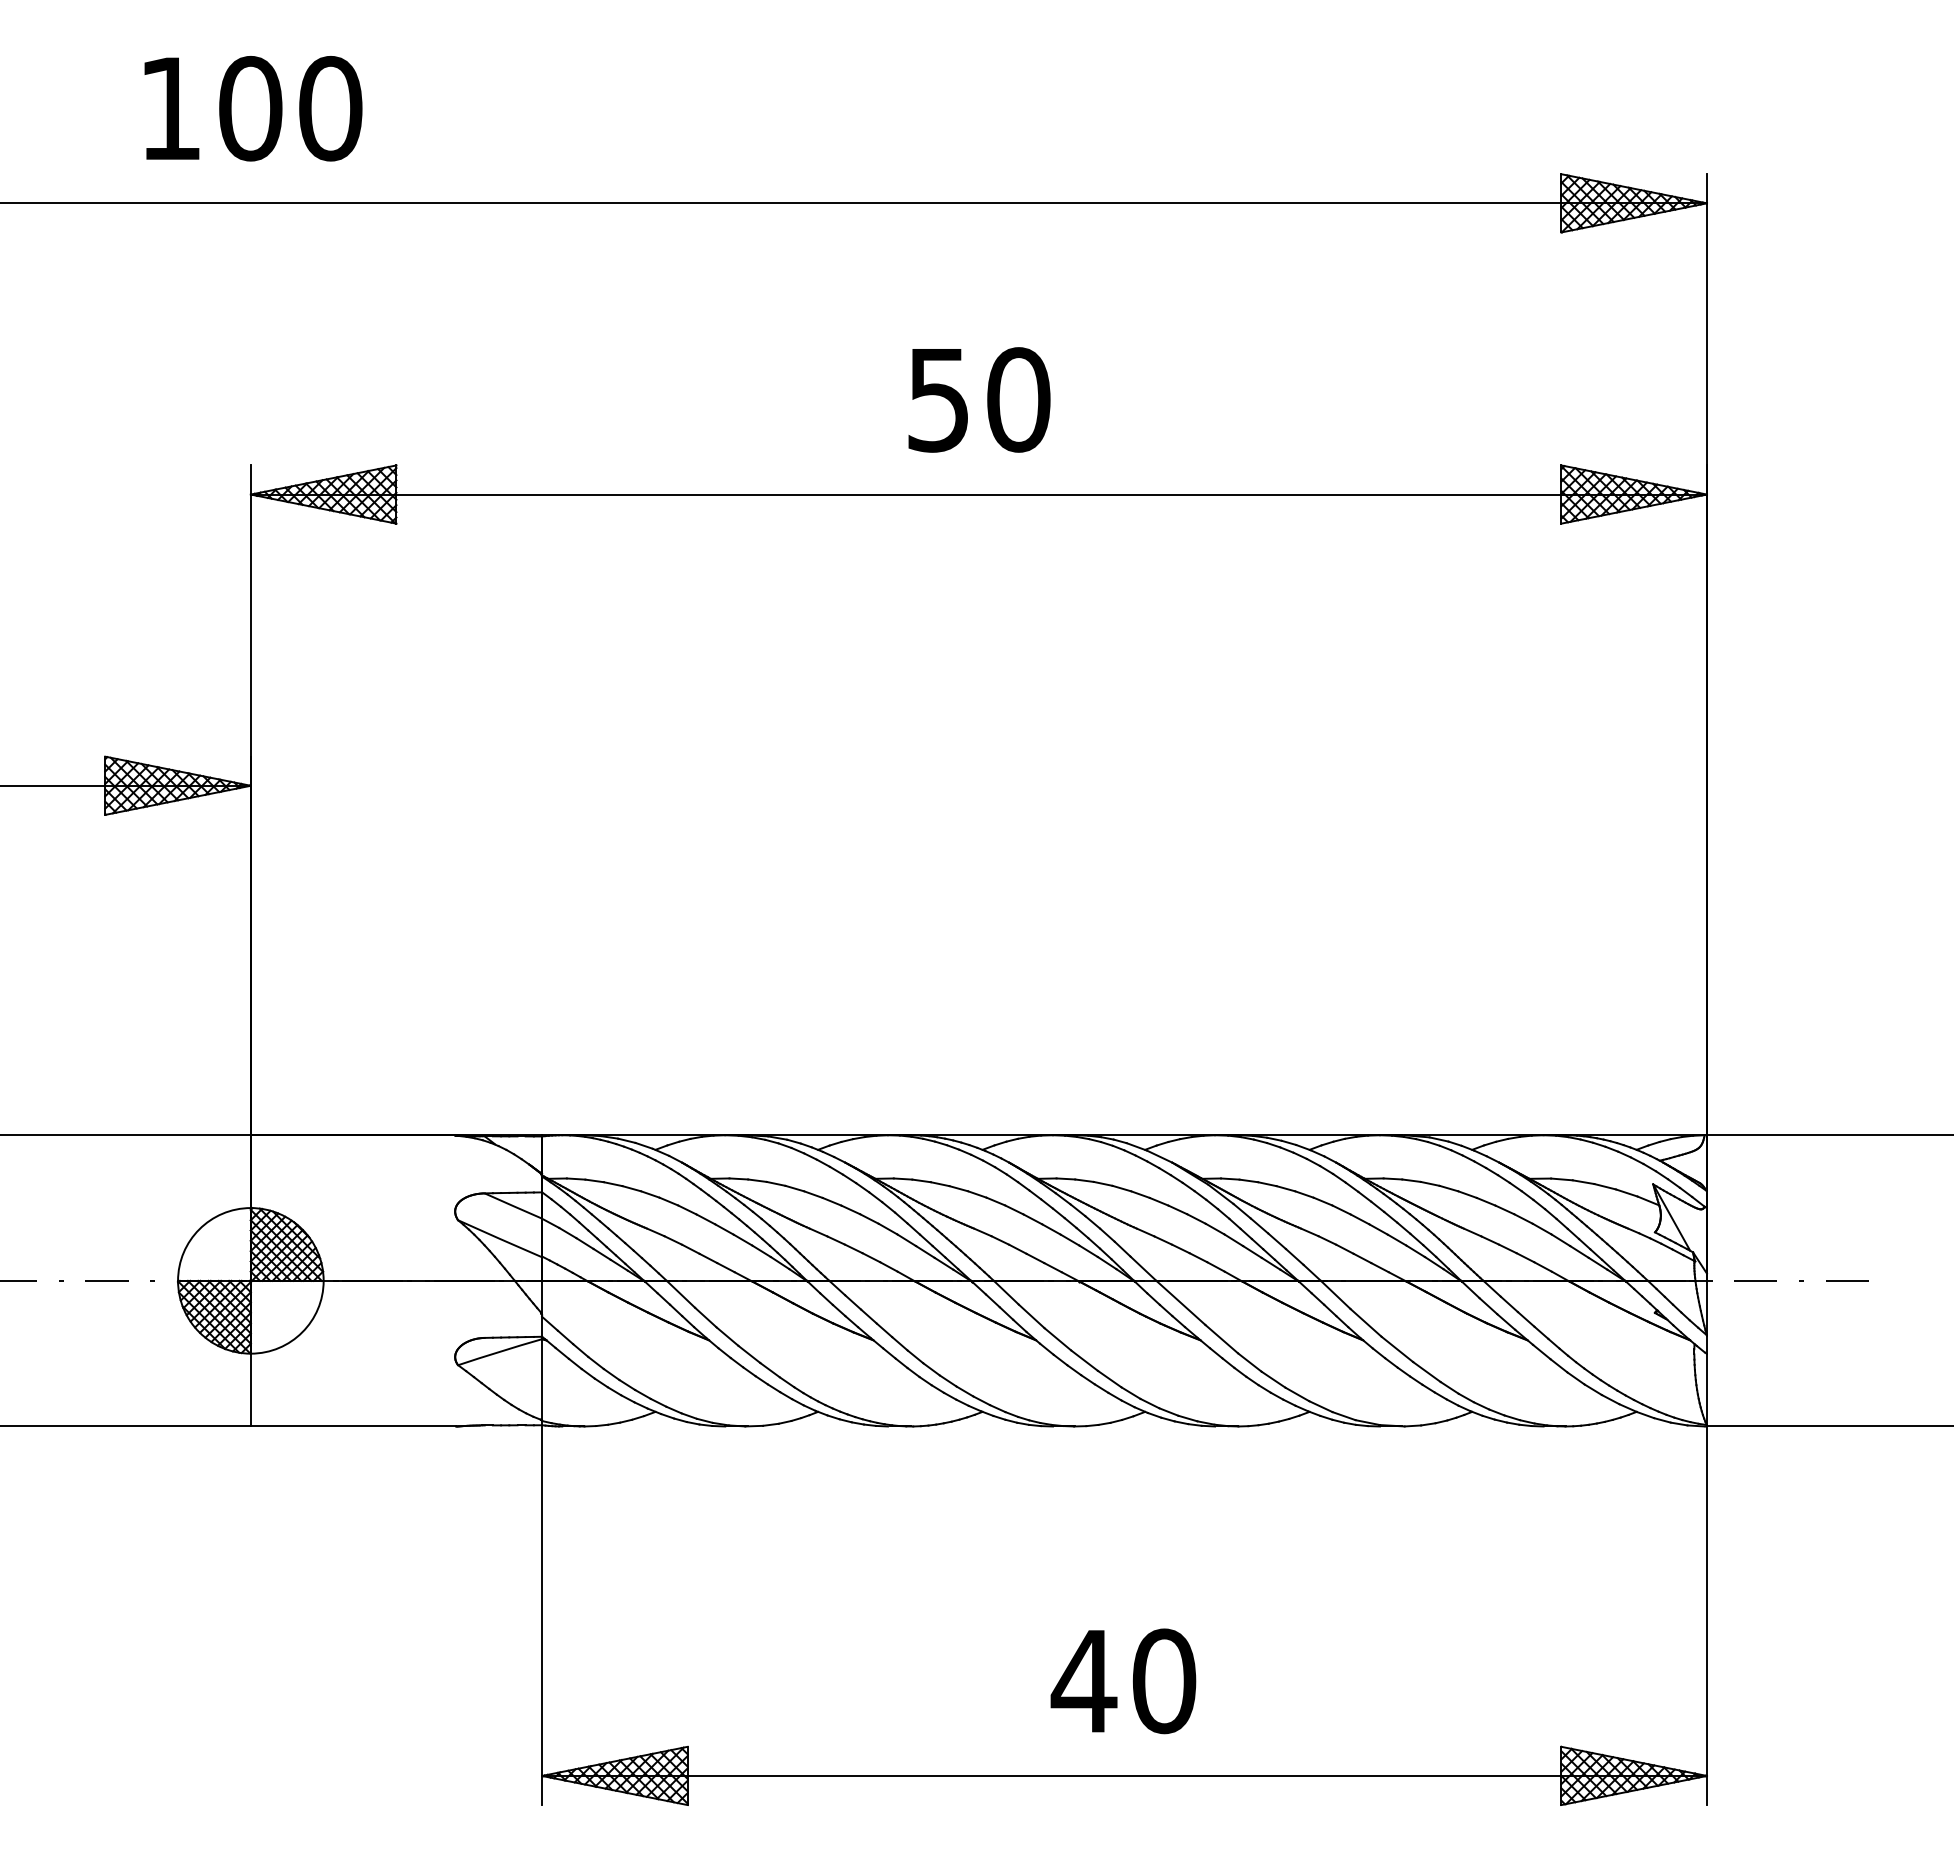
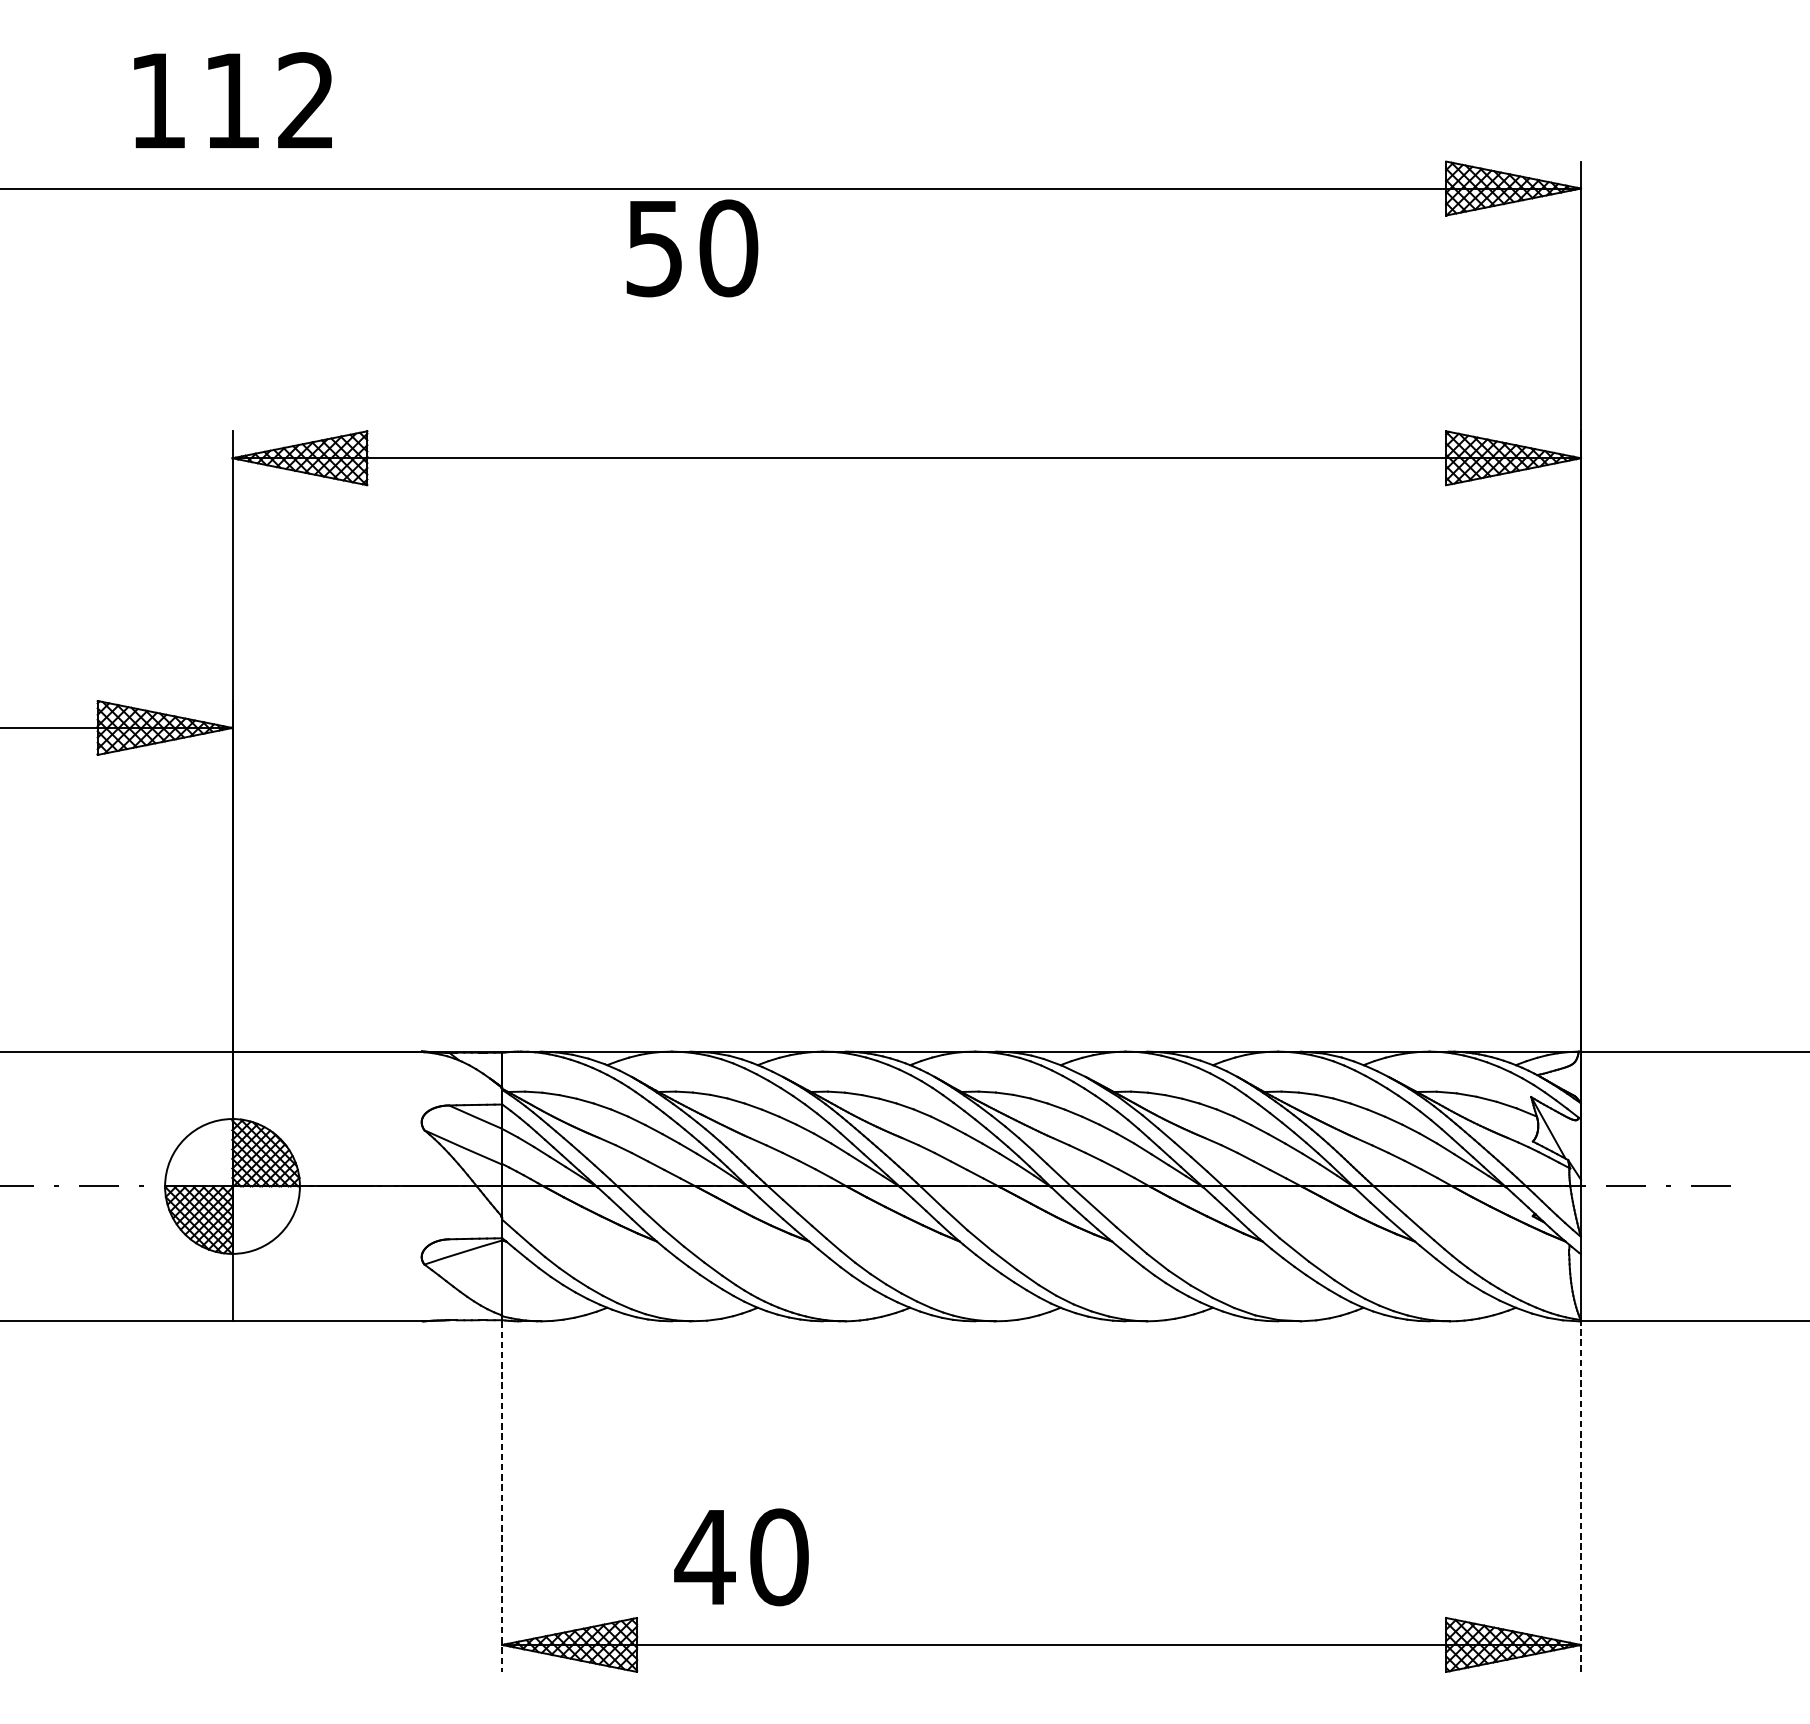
text: (290, 108) -> (269, 100), 100 -> 112
text: (979, 399) -> (692, 247), moved
line: (1706, 1615) -> (1580, 1496), solid -> dashed
line: (542, 1616) -> (502, 1497), solid -> dashed
text: (1123, 1681) -> (741, 1557), moved

